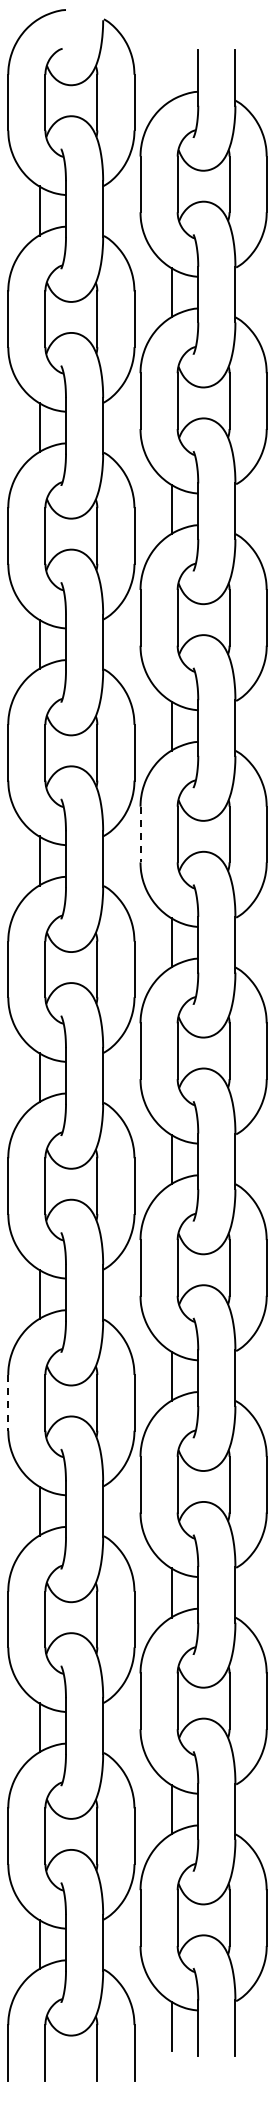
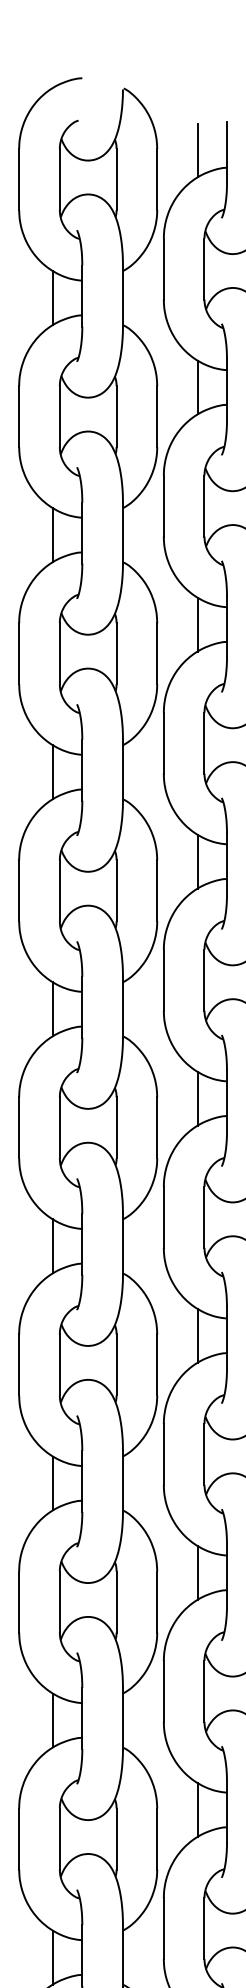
line: (171, 75) -> (197, 149), added
line: (140, 834) -> (163, 980), dashed -> solid
line: (8, 1402) -> (19, 1601), dashed -> solid

